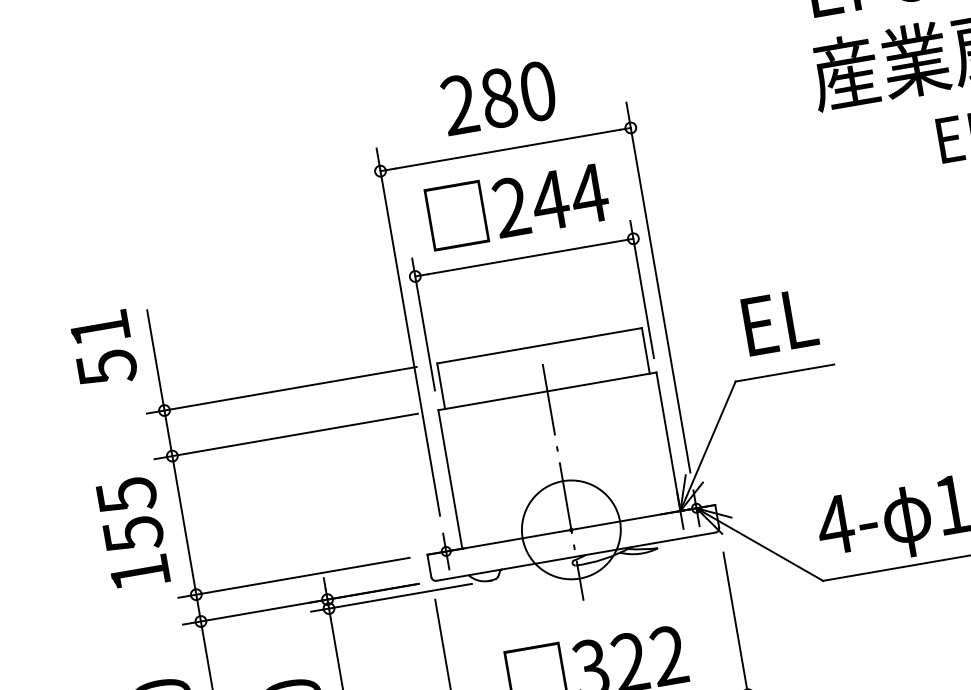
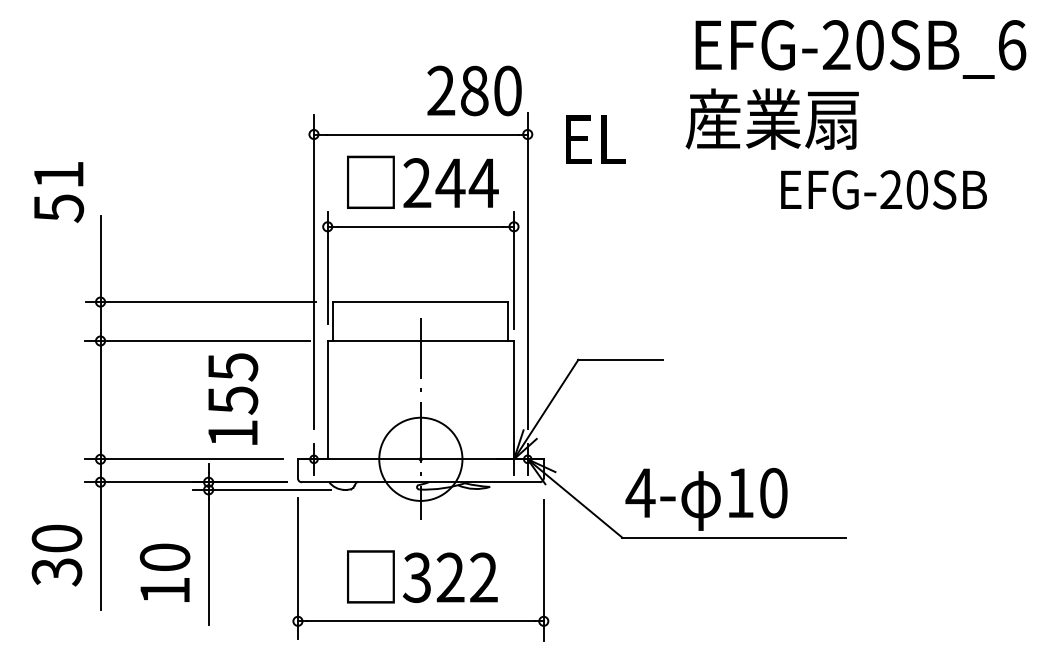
text: (498, 97) -> (474, 90), moved
text: (779, 321) -> (595, 139), moved
text: (104, 349) -> (59, 192), moved
text: (133, 532) -> (233, 398), moved

